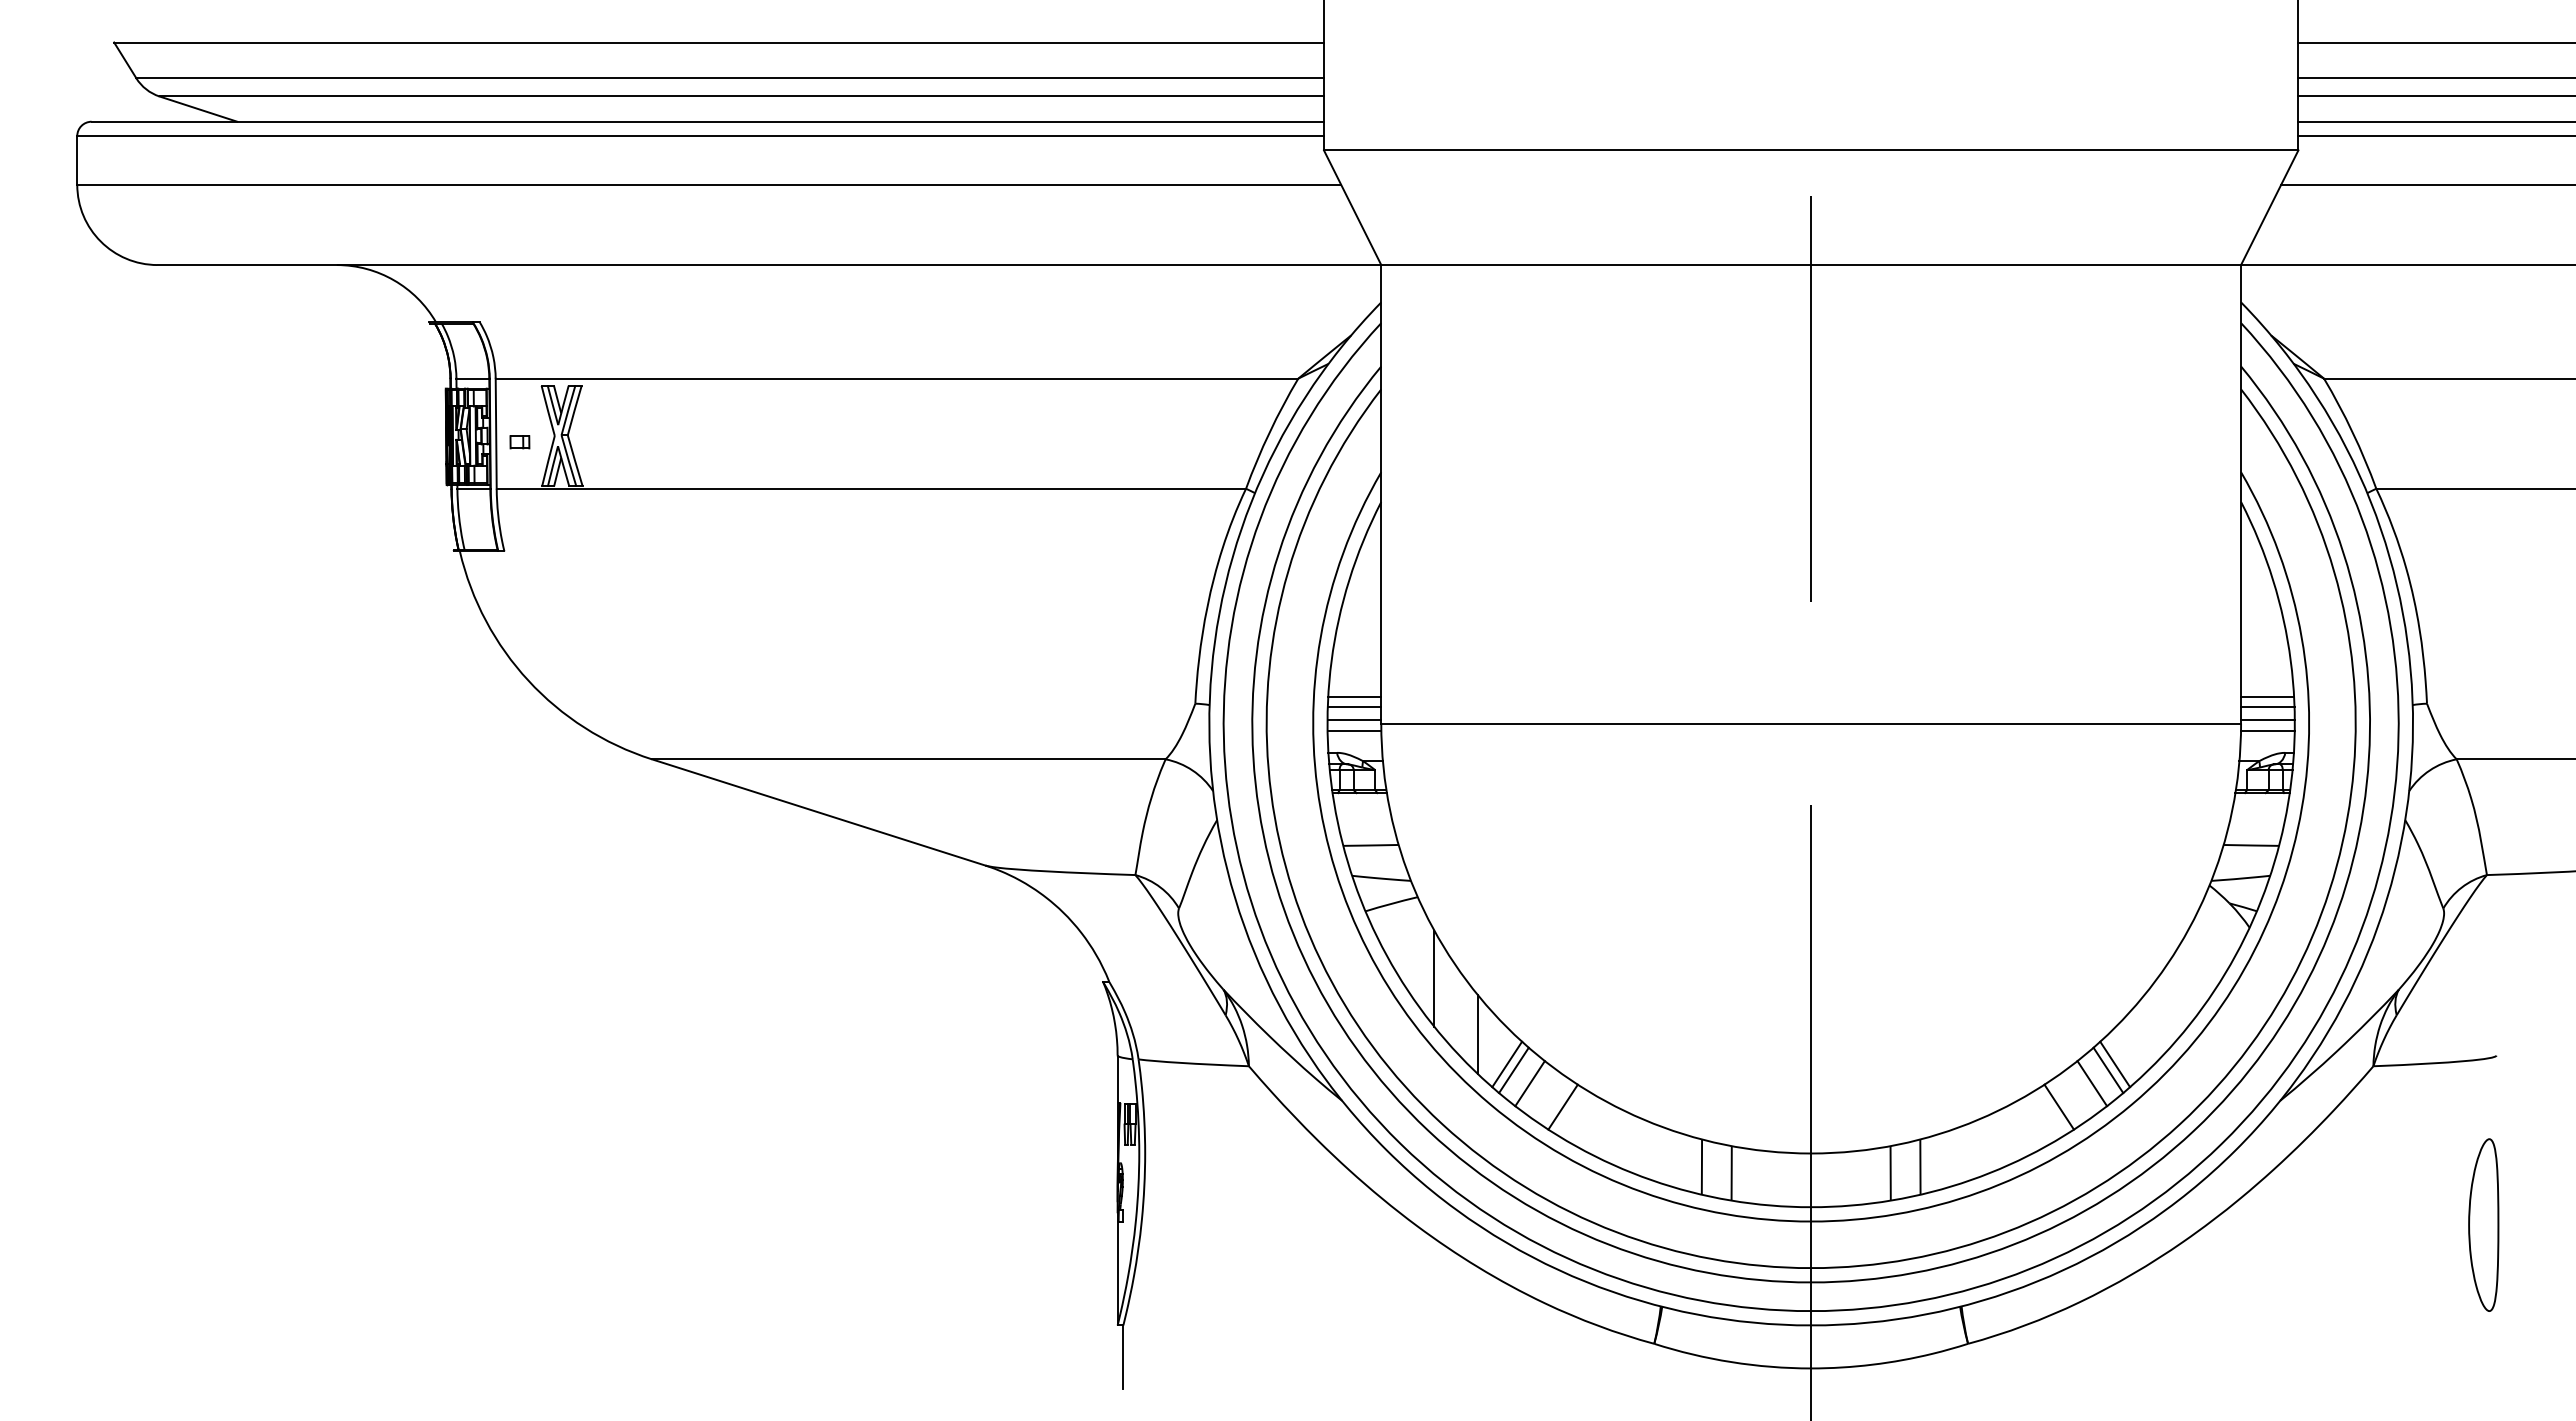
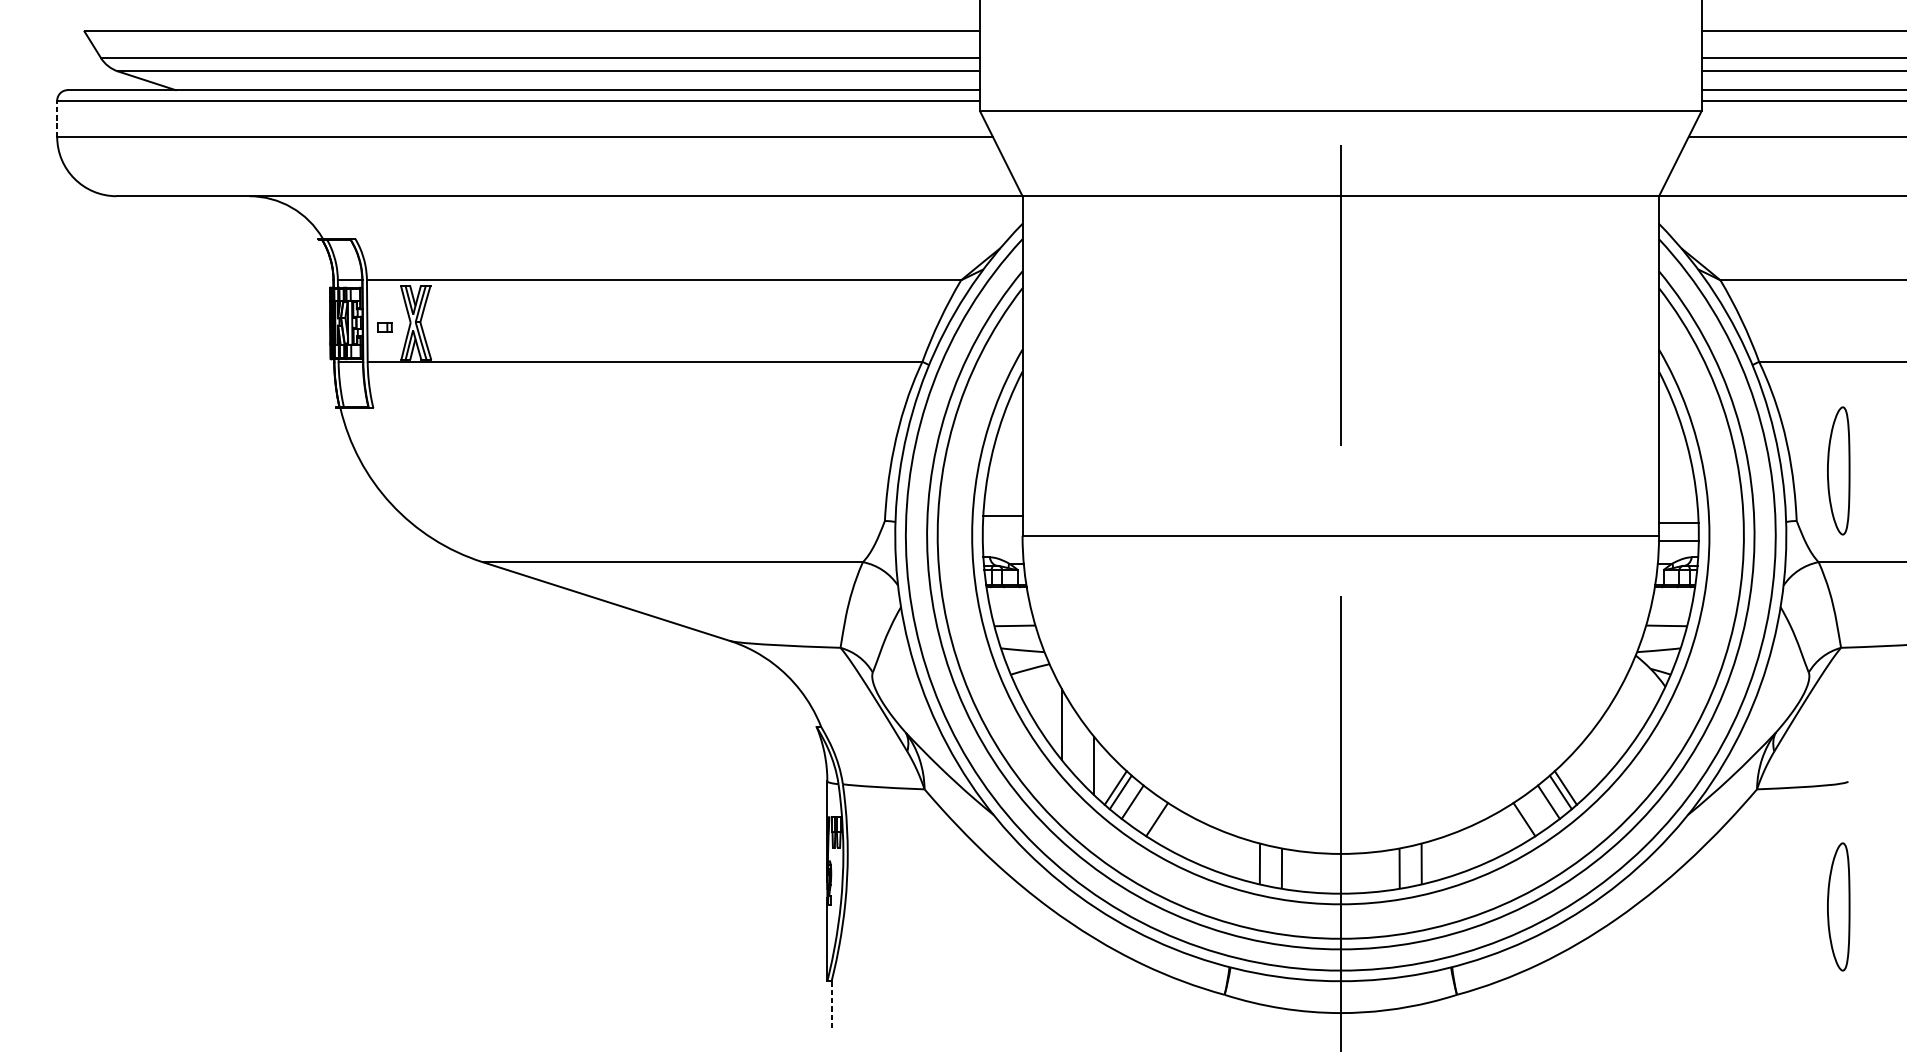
line: (77, 159) -> (57, 118), solid -> dashed
part: (2483, 635) -> (1838, 470), added
line: (2267, 696) -> (1678, 515), removed
line: (1354, 707) -> (1002, 523), removed
line: (1354, 719) -> (1002, 532), removed
line: (2267, 719) -> (1678, 532), removed
line: (1354, 730) -> (1002, 540), removed
line: (1123, 1356) -> (831, 1004), solid -> dashed

